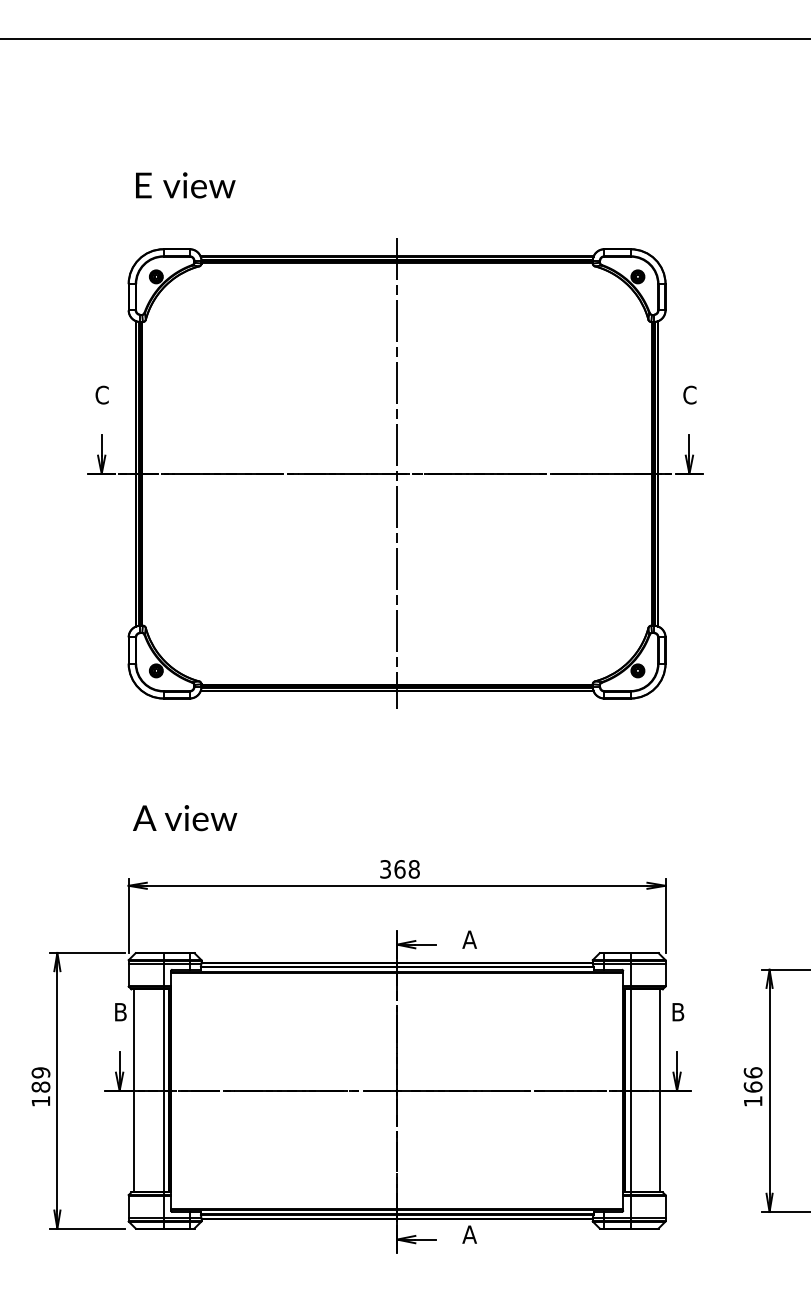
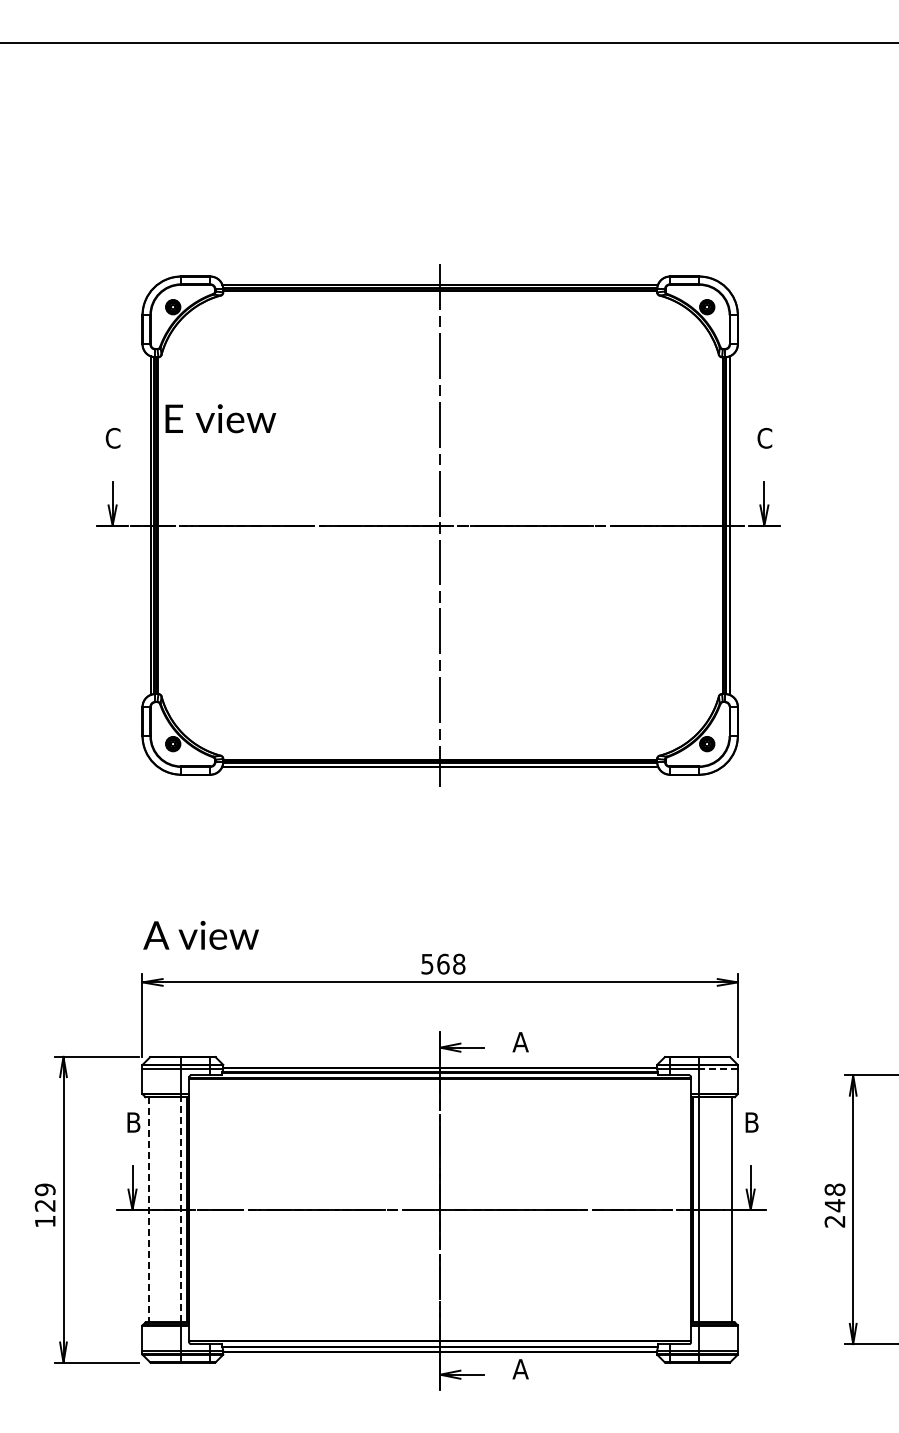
text: (185, 185) -> (220, 418), moved
text: (184, 818) -> (200, 935), moved
text: (385, 868) -> (427, 963), 368 -> 568
line: (648, 964) -> (718, 1069), solid -> dashed
text: (41, 1086) -> (45, 1205), 189 -> 129
text: (752, 1086) -> (834, 1205), 166 -> 248
line: (163, 1090) -> (181, 1209), solid -> dashed
line: (134, 1091) -> (148, 1210), solid -> dashed

